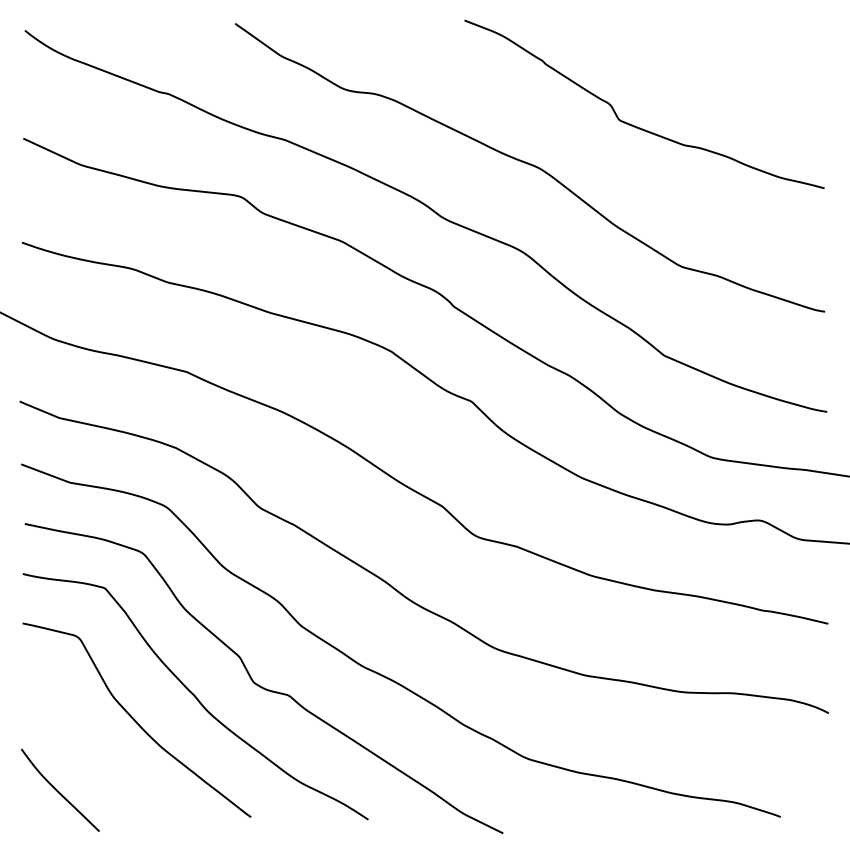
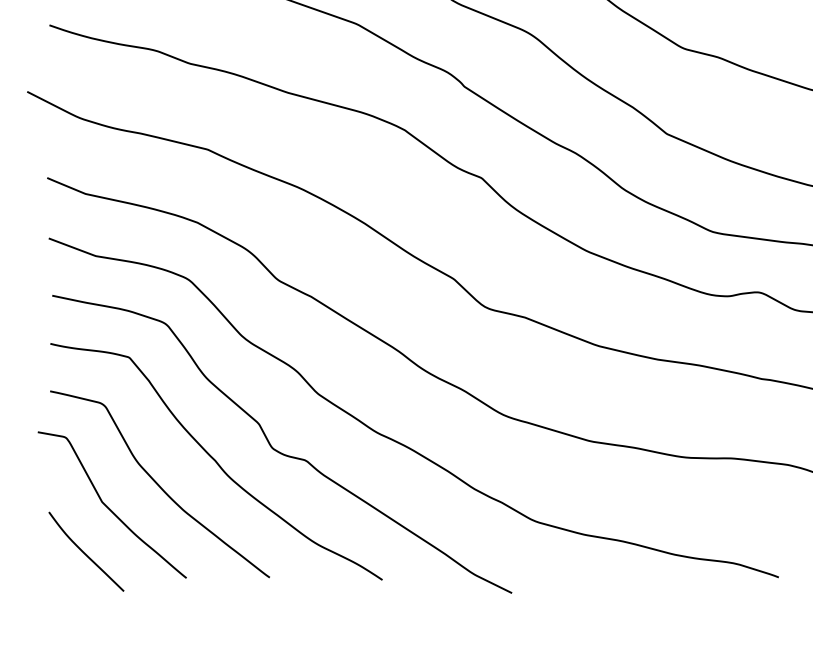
curve: (83, 743) -> (108, 506), added

